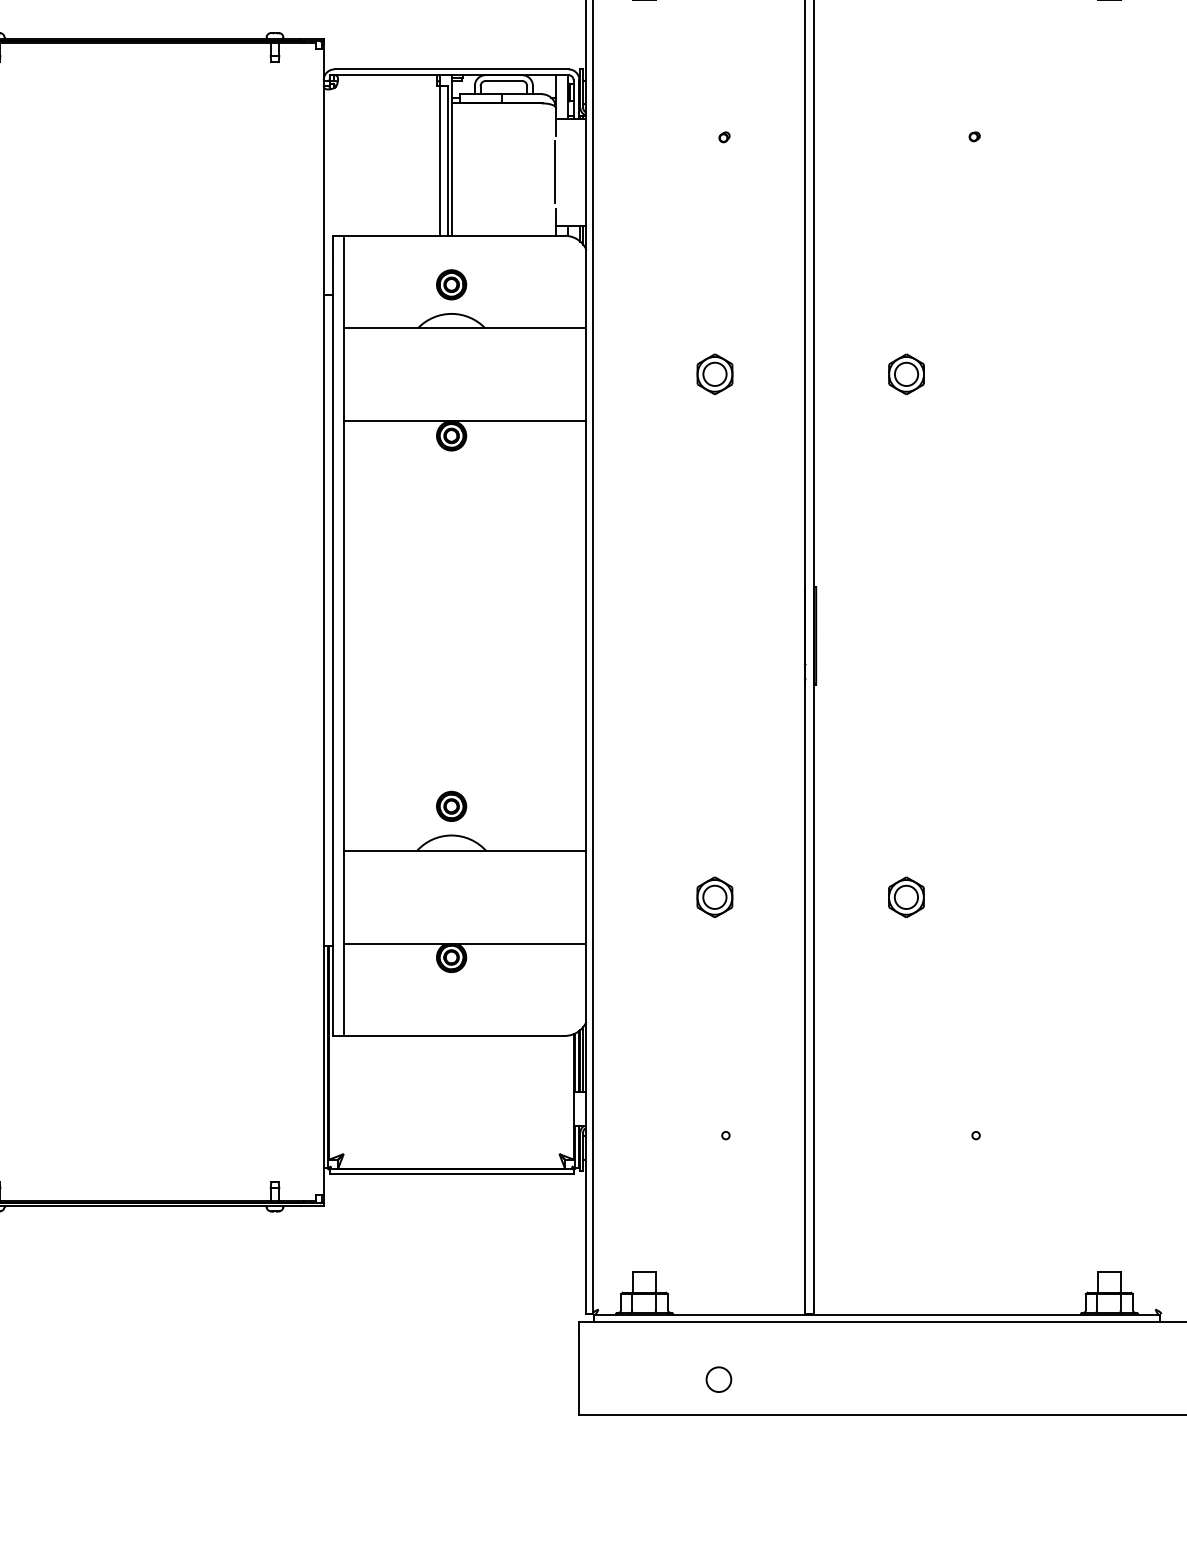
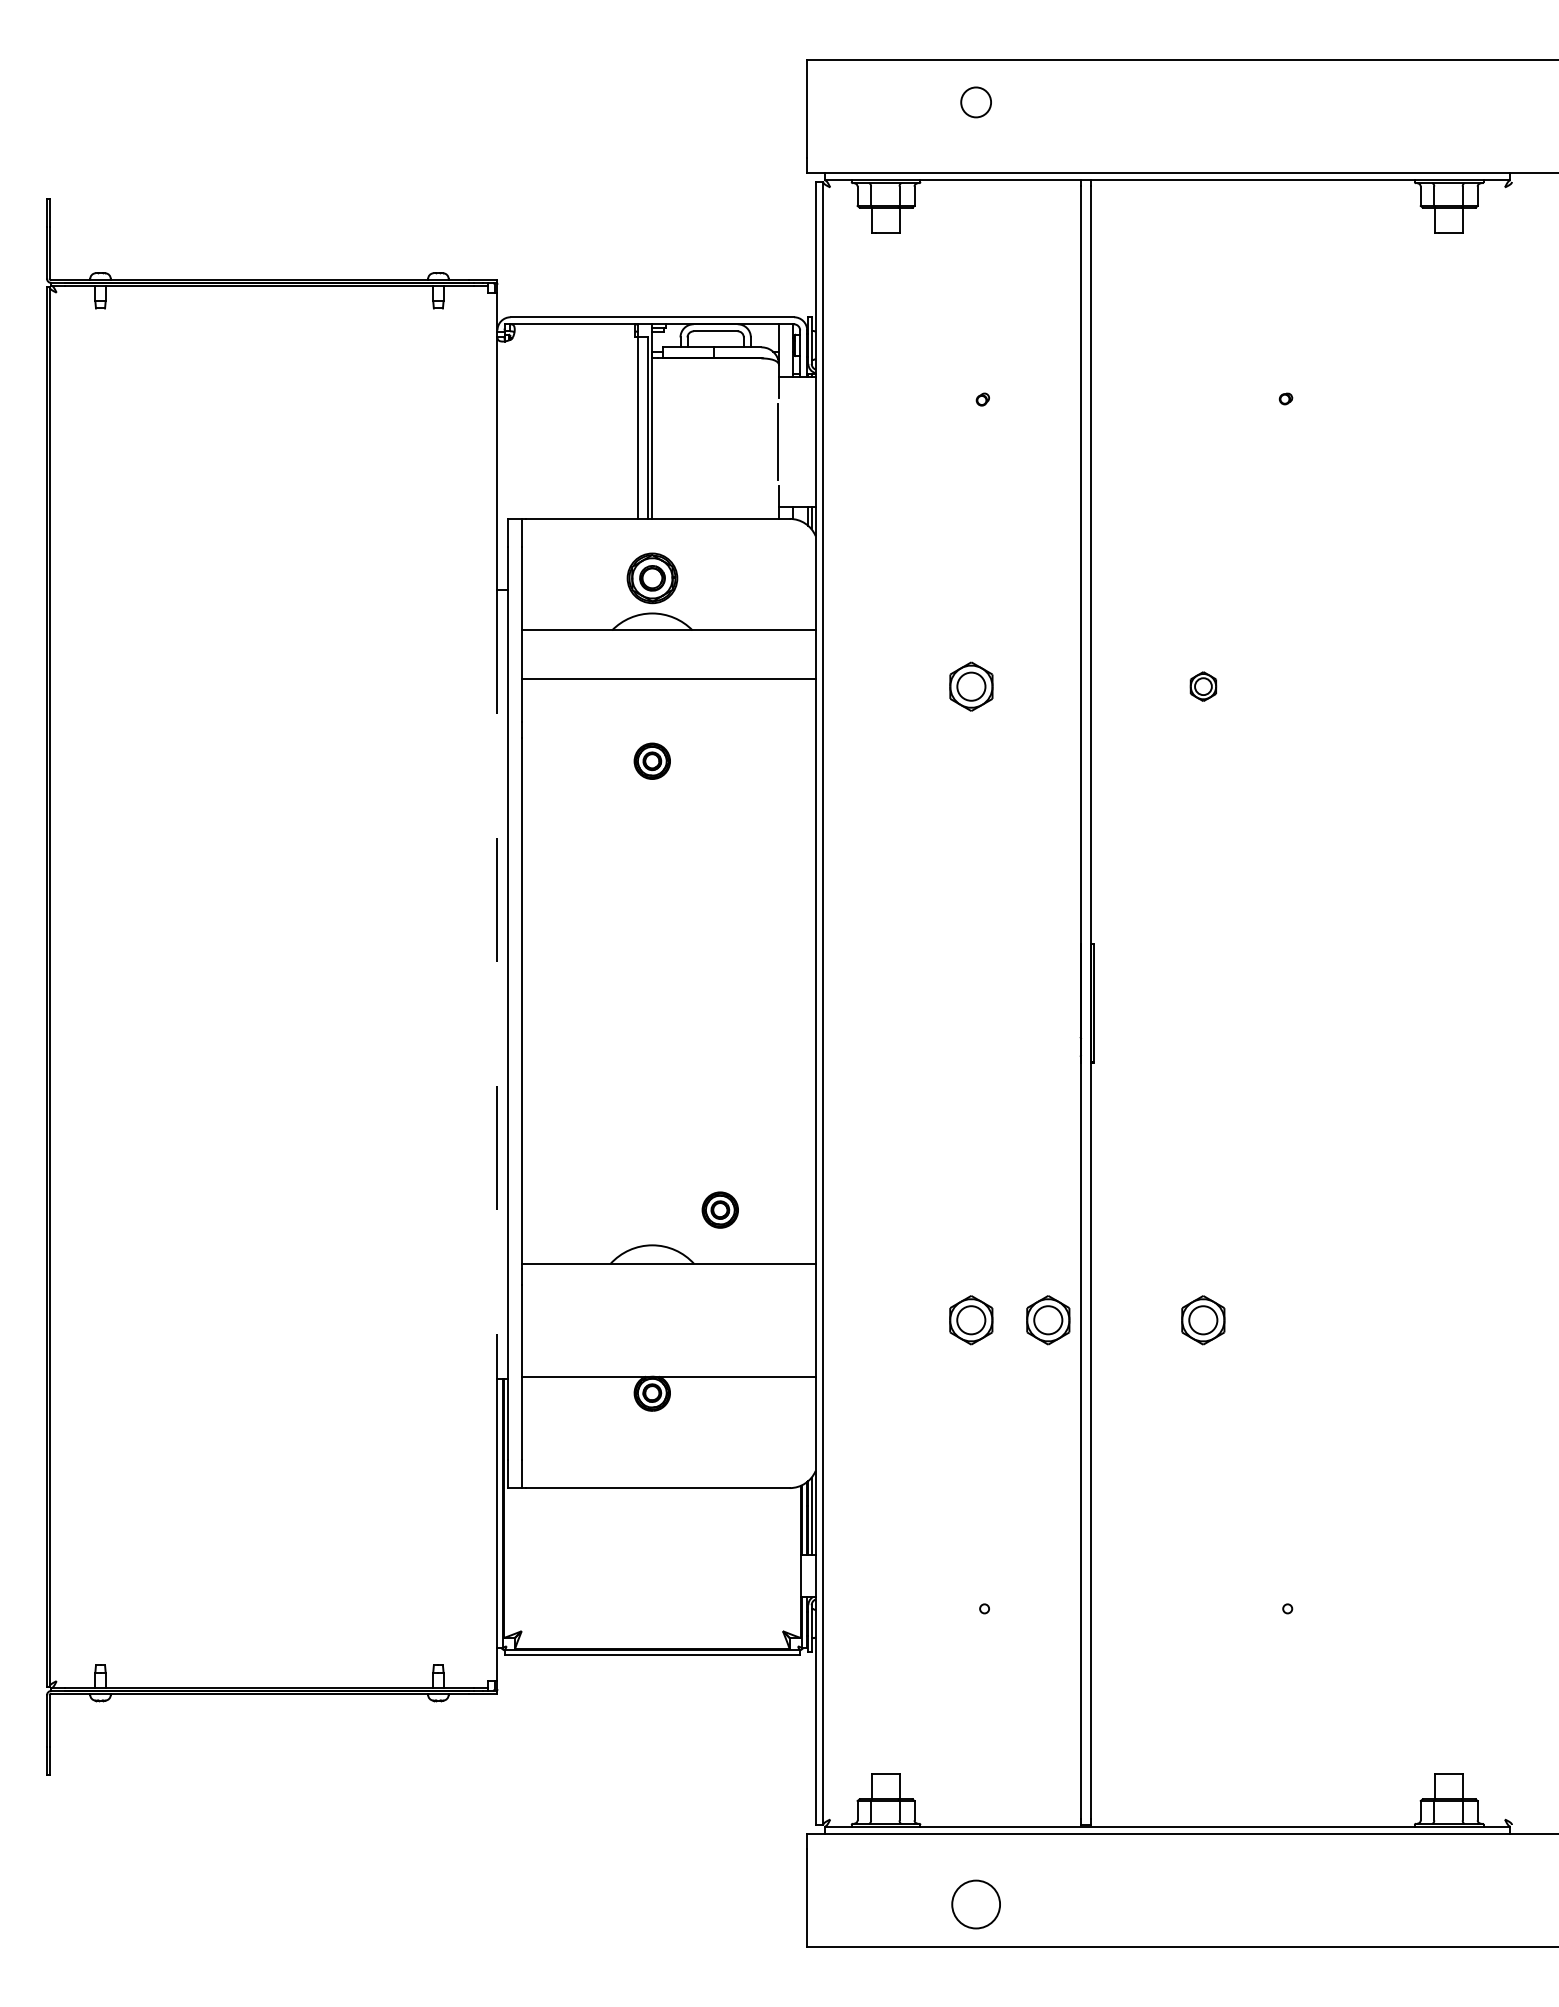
part: (450, 284) -> (651, 577), size x1.4
part: (906, 374) -> (1203, 686), size x0.6
line: (464, 421) -> (668, 679), moved
line: (323, 621) -> (497, 985), solid -> dashed
part: (450, 805) -> (719, 1209), moved
part: (778, 897) -> (1048, 1320), added
circle: (719, 1379) -> (976, 1904), size x1.6

